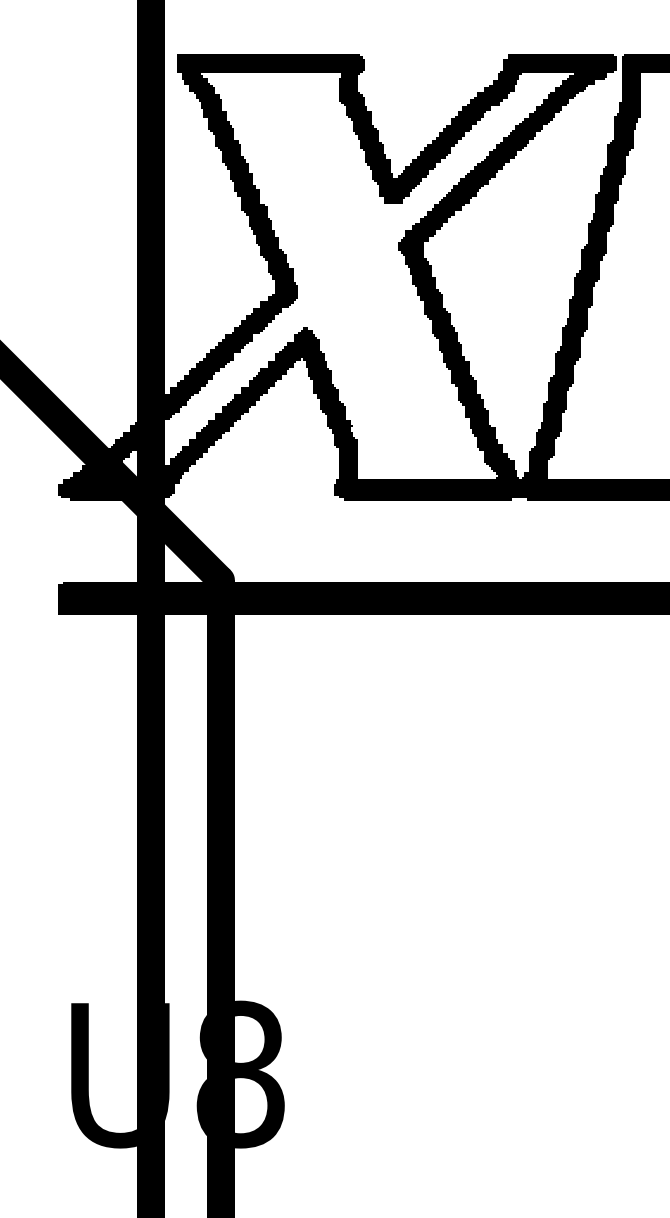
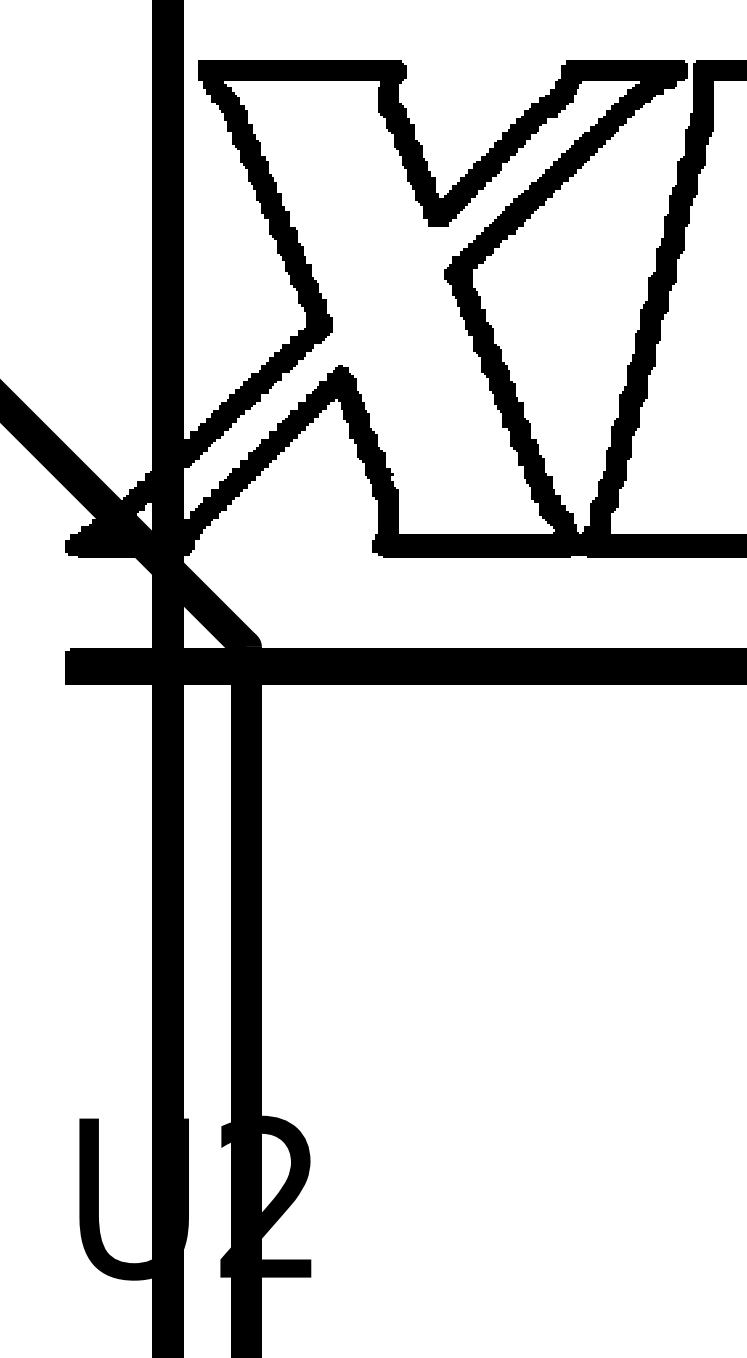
text: (240, 1074) -> (268, 1198), U8 -> U2

